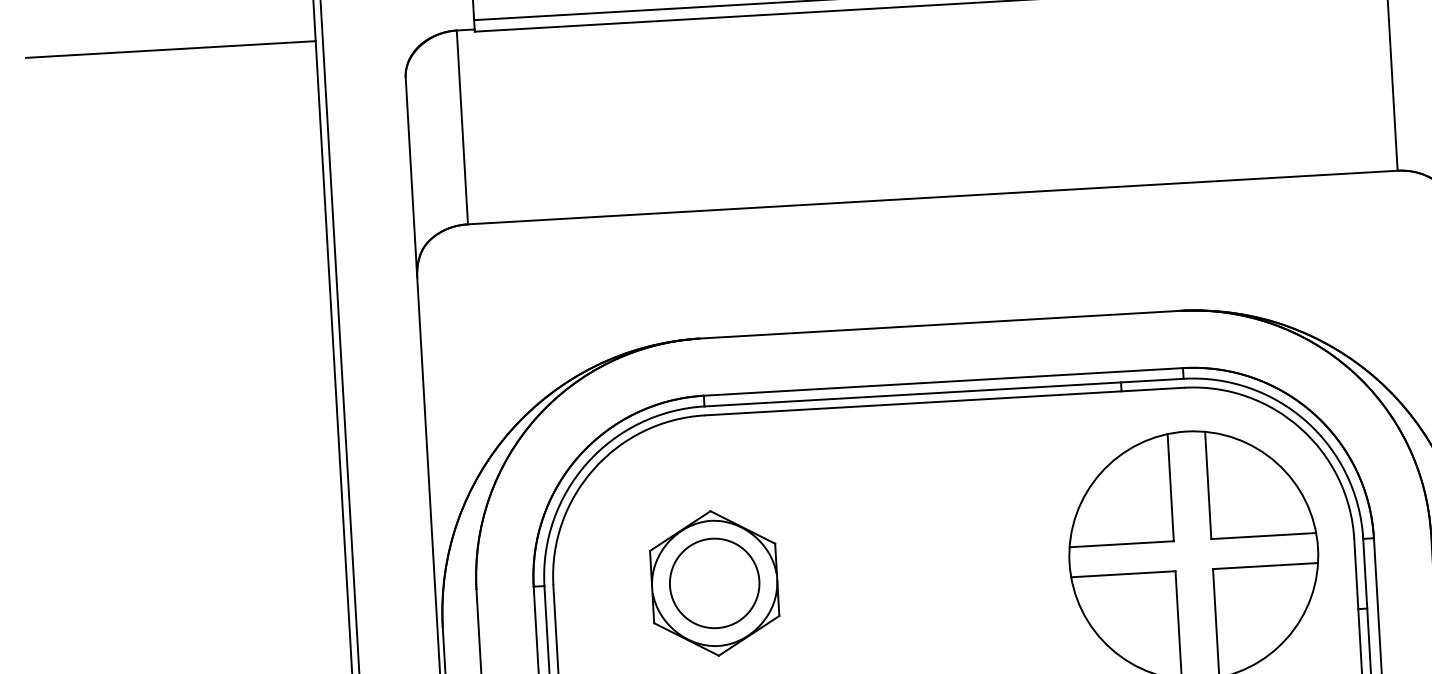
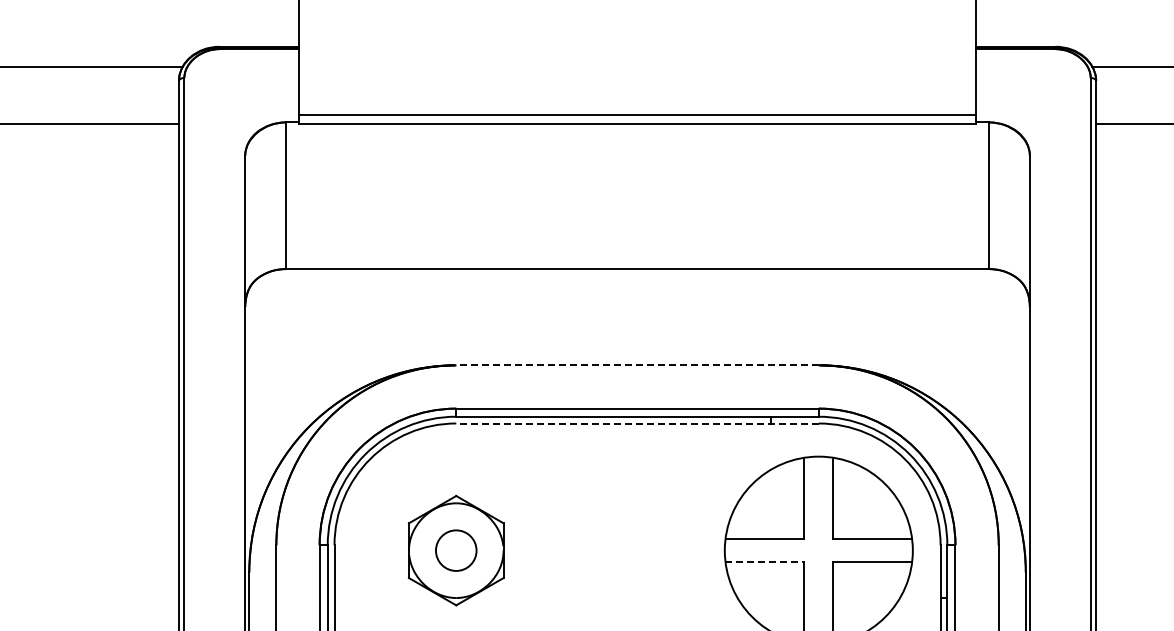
line: (940, 324) -> (637, 365), solid -> dashed
line: (944, 401) -> (637, 423), solid -> dashed
line: (1124, 574) -> (765, 561), solid -> dashed
circle: (714, 583) -> (456, 550), size x0.6

